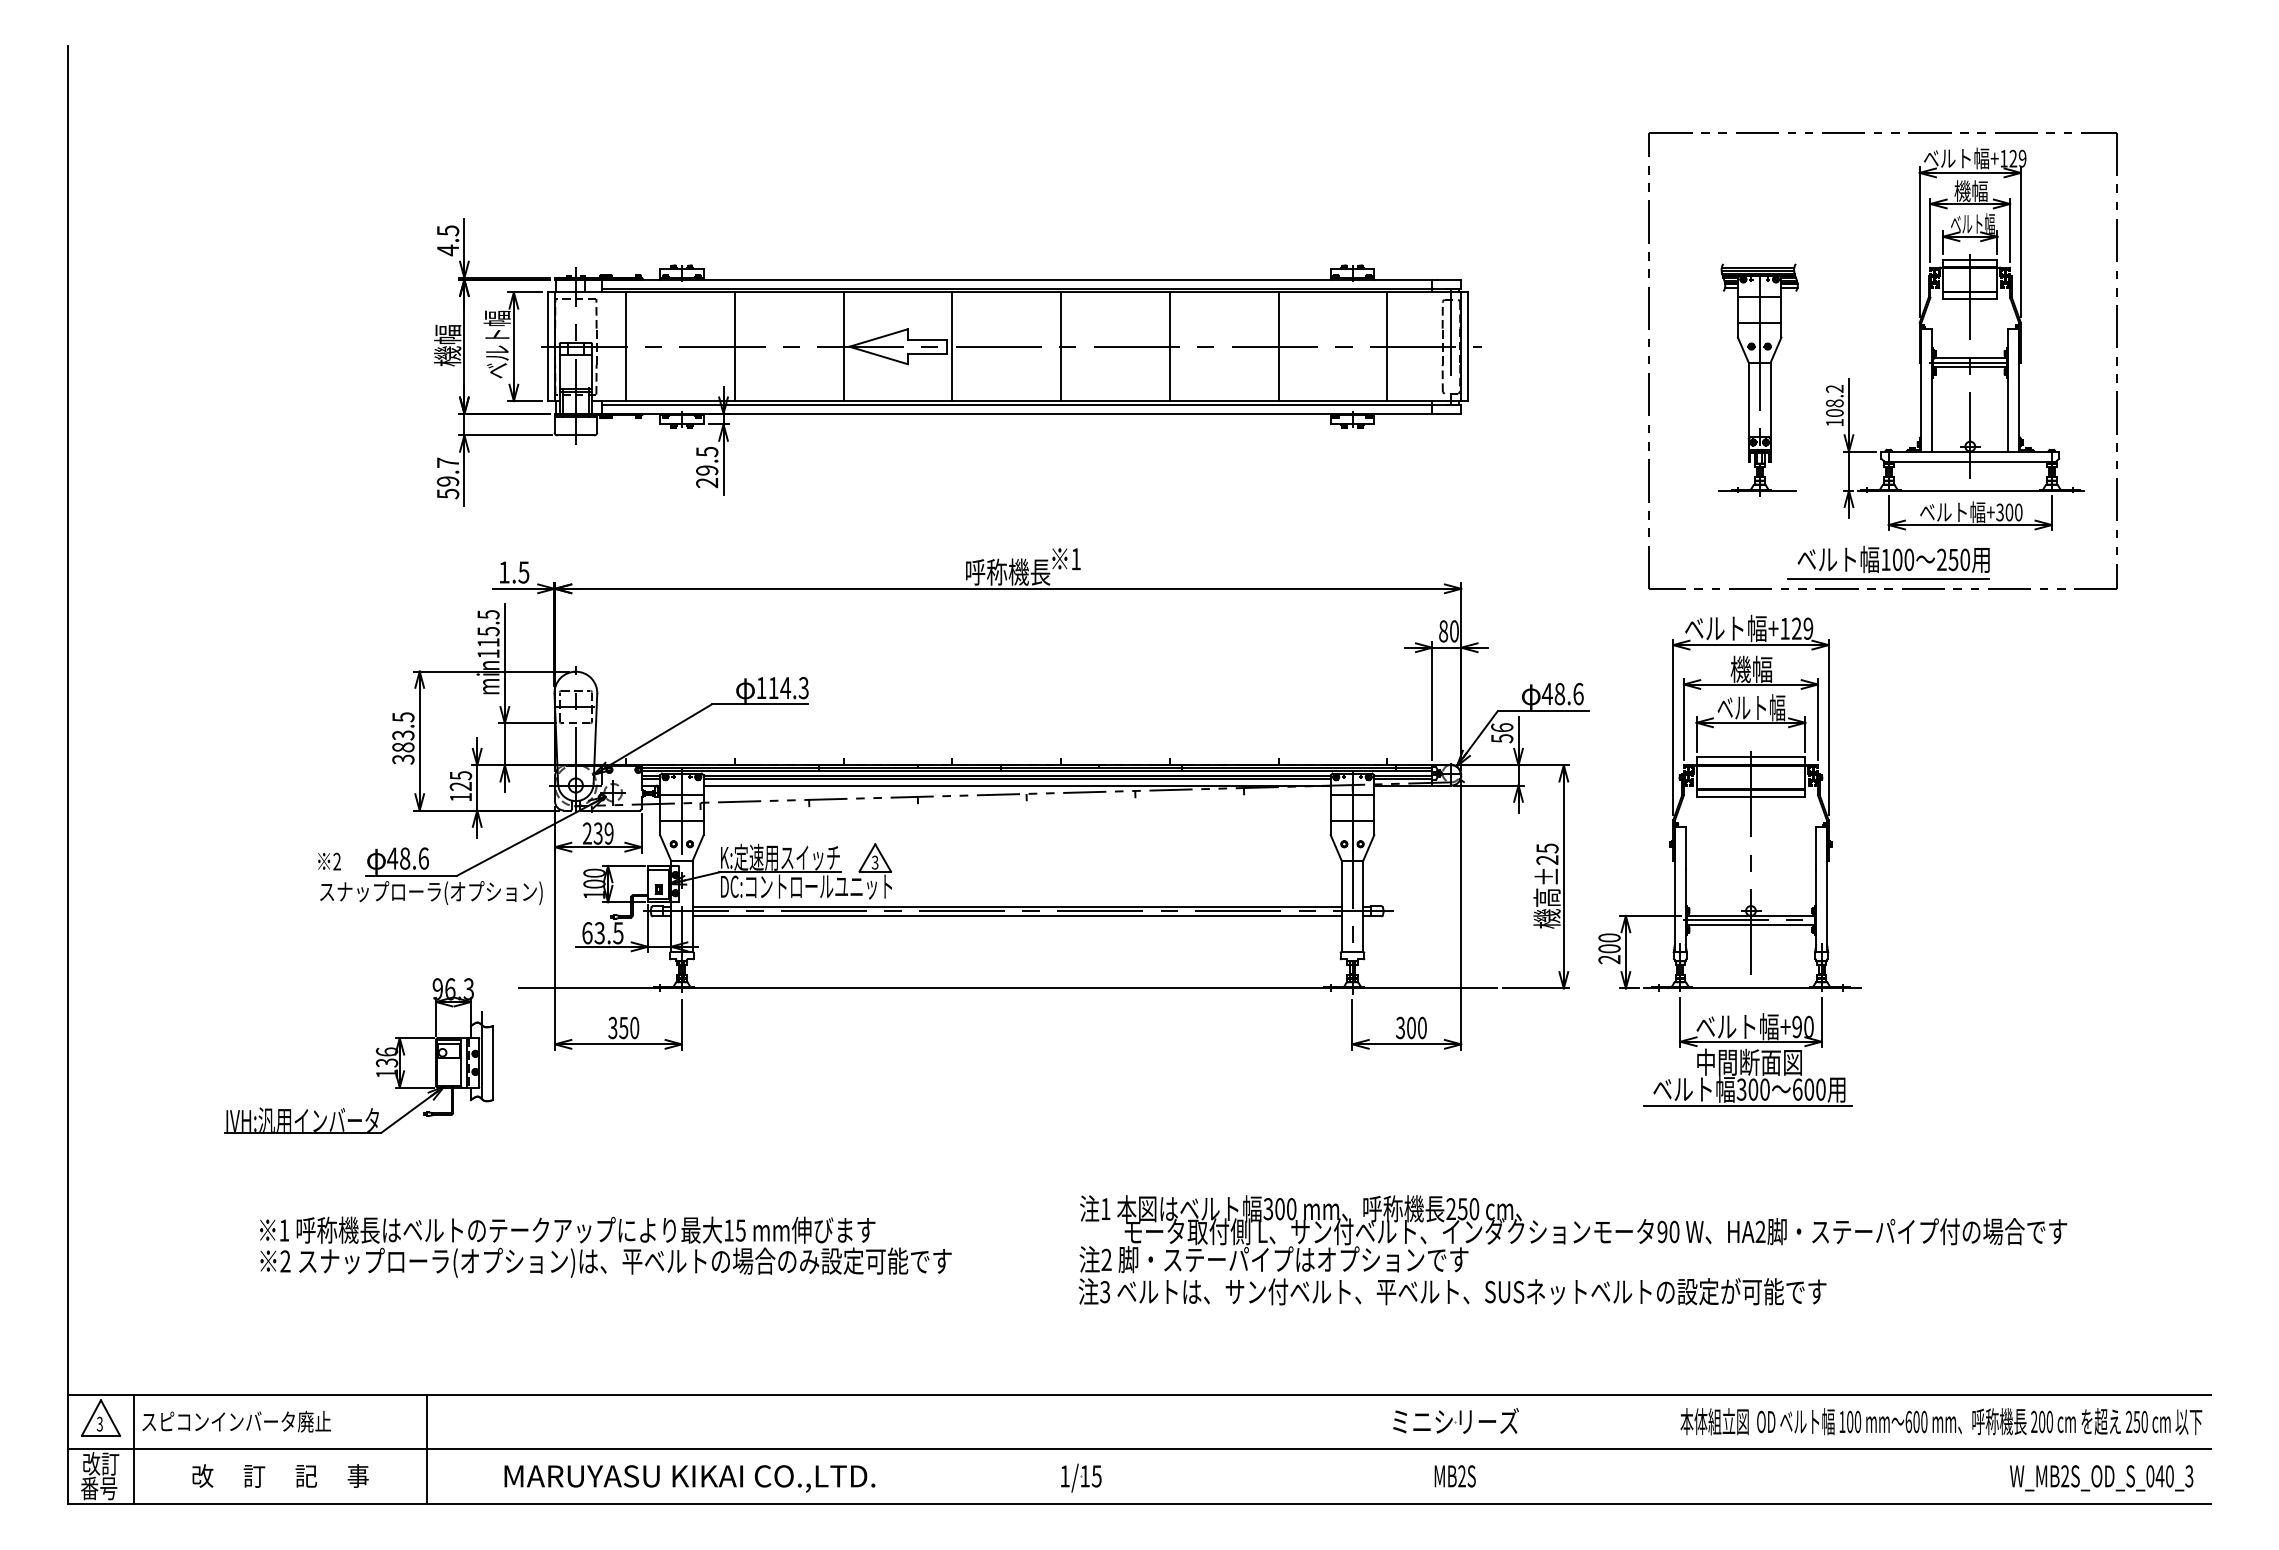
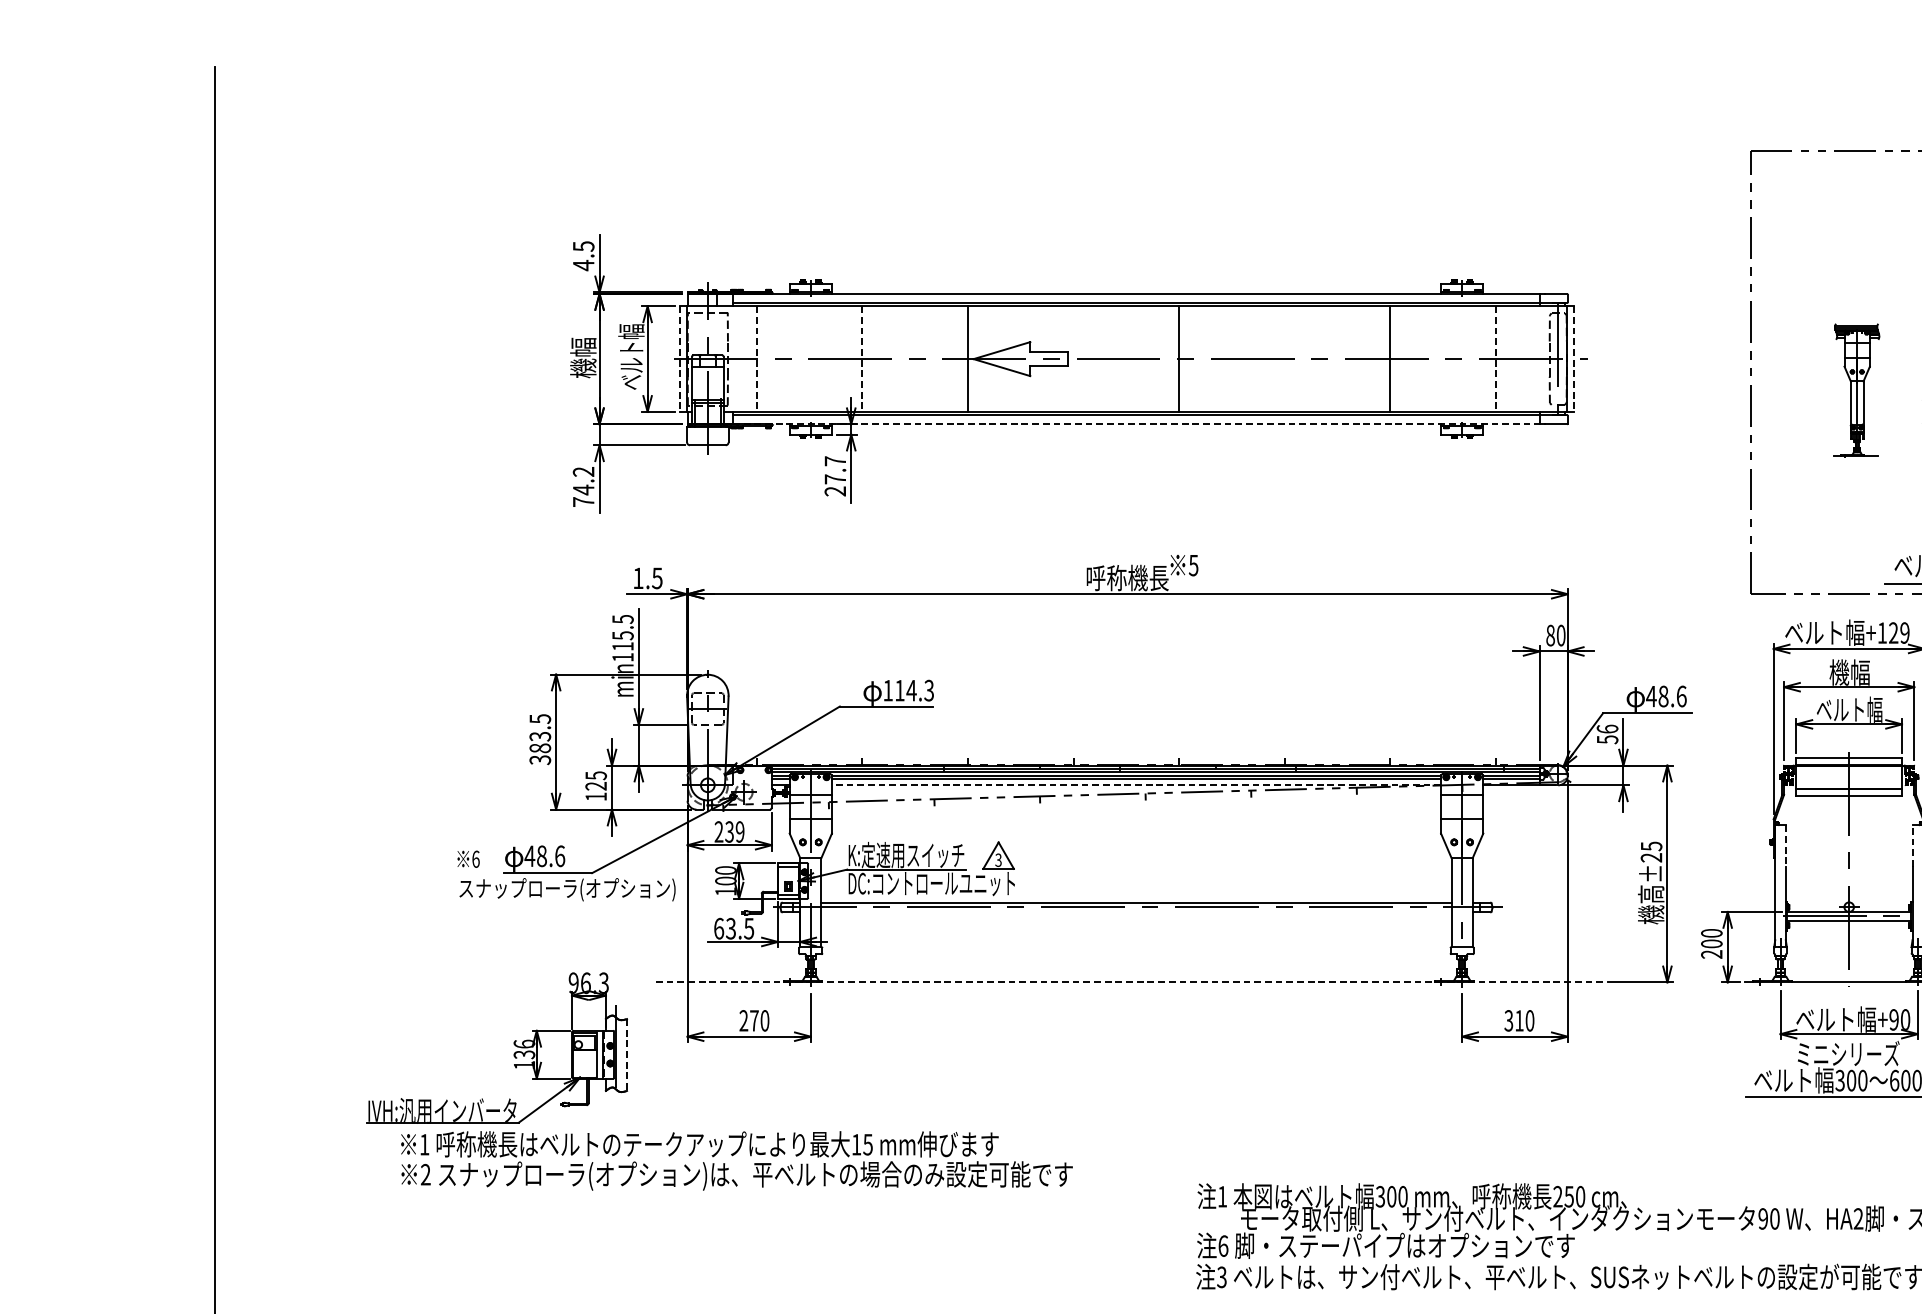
line: (952, 346) -> (1073, 358), removed
line: (1169, 346) -> (1284, 358), removed
line: (547, 347) -> (680, 359), solid -> dashed
line: (626, 347) -> (757, 359), solid -> dashed
line: (734, 347) -> (861, 359), solid -> dashed
line: (1387, 347) -> (1496, 359), solid -> dashed
line: (1468, 347) -> (1574, 359), solid -> dashed
part: (1758, 379) -> (1856, 390), size x0.6
line: (1017, 413) -> (1136, 423), solid -> dashed
text: (707, 460) -> (835, 469), 29.5 -> 27.7
text: (447, 478) -> (583, 487), 59.7 -> 74.2
text: (1075, 559) -> (1193, 565), 1 -> 5
line: (1017, 785) -> (1136, 785), solid -> dashed
line: (1816, 847) -> (1912, 845), solid -> dashed
line: (1685, 848) -> (1785, 846), solid -> dashed
text: (337, 861) -> (476, 859), 2 -> 6
line: (1016, 915) -> (1135, 911), removed
line: (1007, 988) -> (1127, 982), solid -> dashed
text: (1411, 1027) -> (1519, 1020), 300 -> 310
text: (618, 1028) -> (749, 1021), 350 -> 270
text: (1749, 1061) -> (1847, 1053), 中間断面図 -> ミニシリーズ
line: (492, 1063) -> (626, 1055), solid -> dashed
text: (605, 1246) -> (736, 1160), moved
text: (1106, 1259) -> (1223, 1245), 2 -> 6

